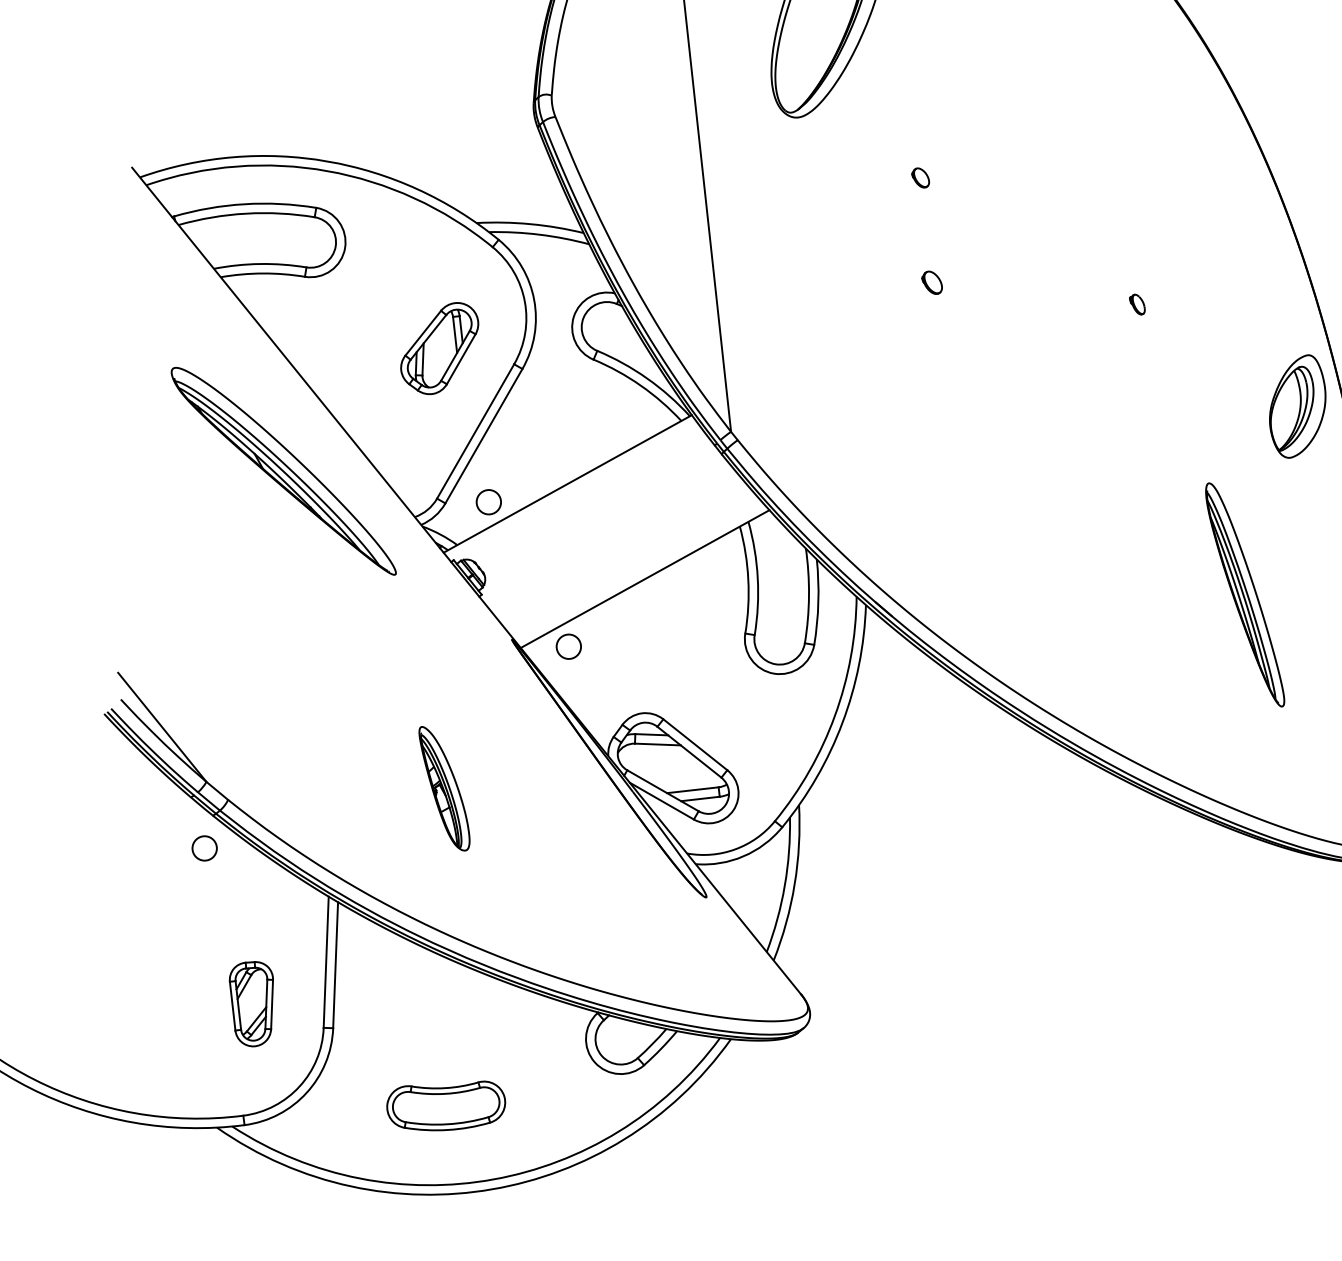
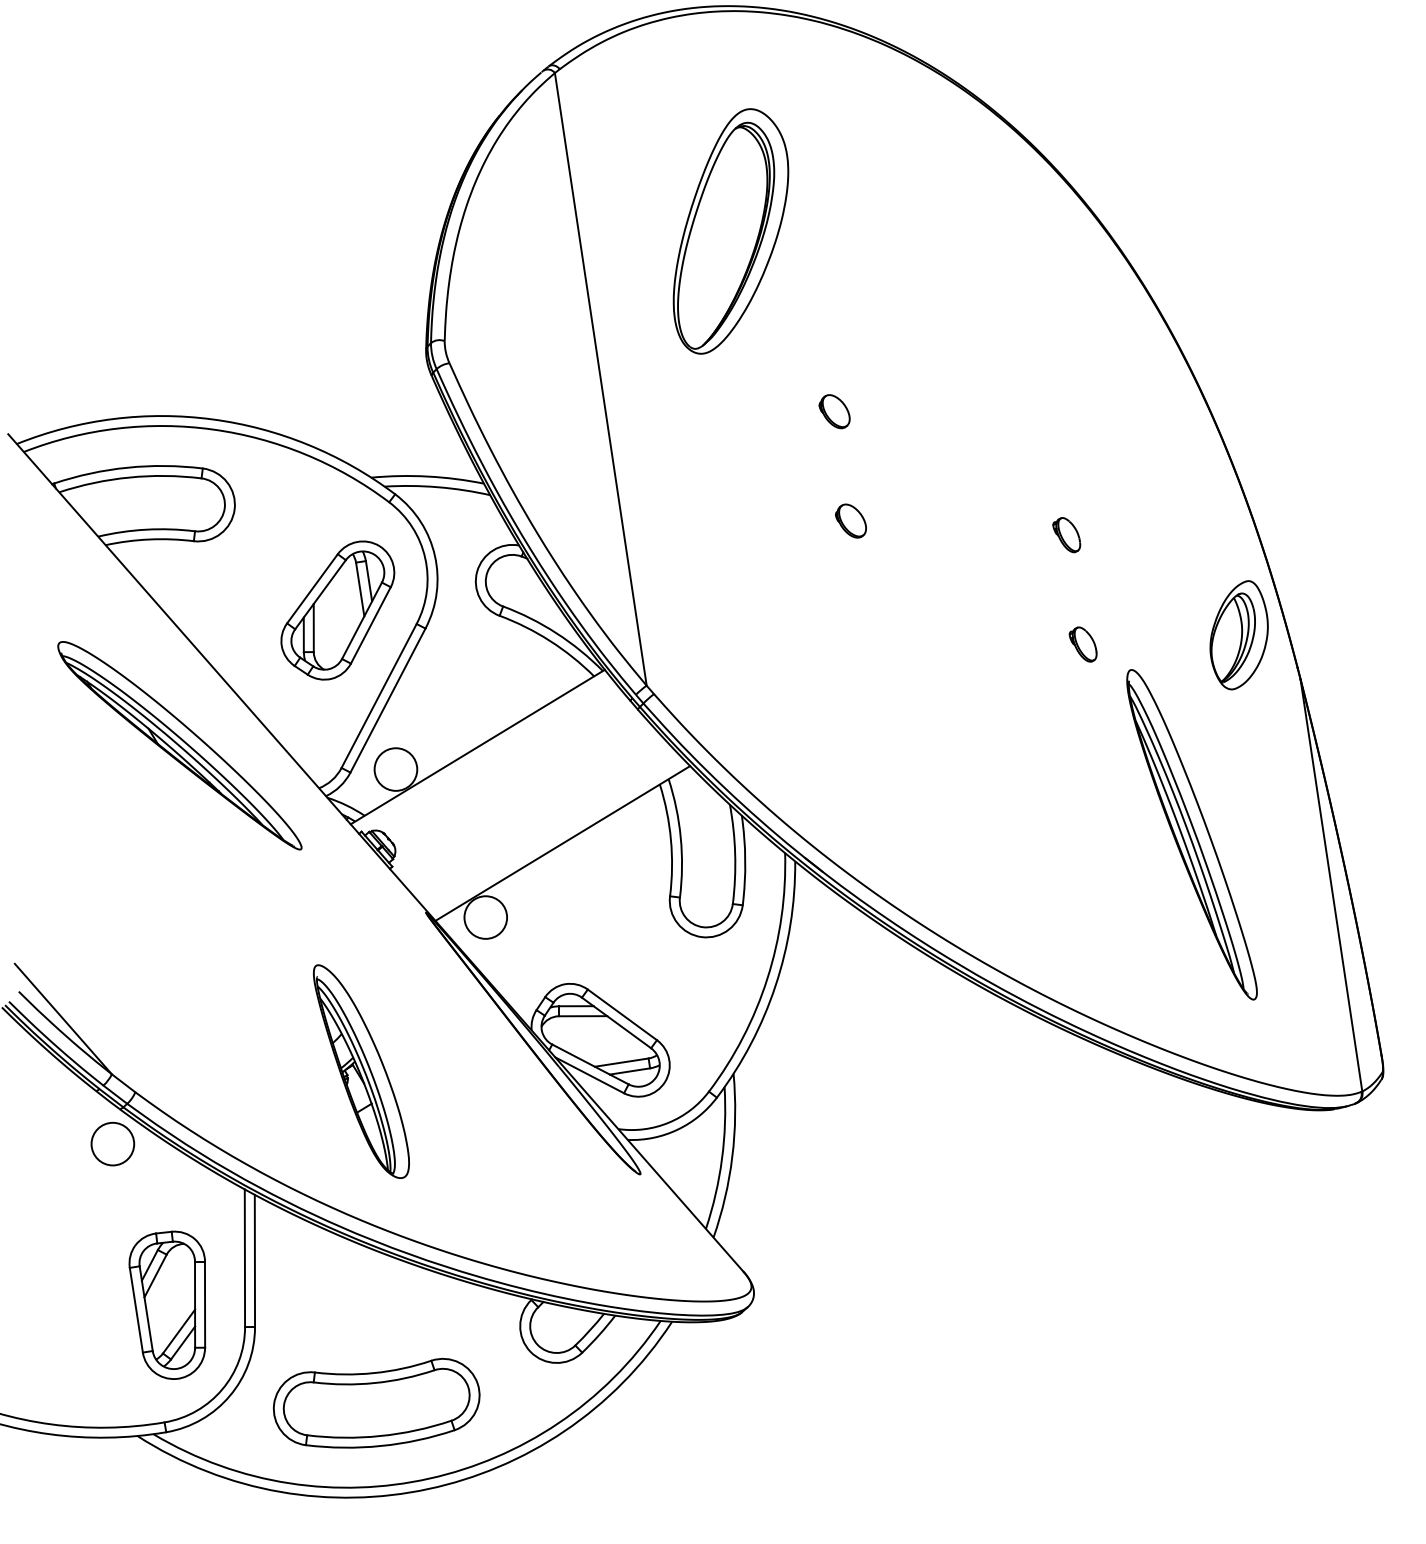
part: (920, 177) -> (834, 411), size x1.67
part: (931, 282) -> (850, 520), size x1.43
part: (1137, 304) -> (1066, 535), size x1.67
part: (439, 348) -> (337, 610), size x1.43
part: (1148, 409) -> (1082, 644), added
circle: (488, 502) -> (395, 769), size x1.67
part: (1244, 594) -> (1191, 834), size x1.43
circle: (568, 646) -> (485, 917), size x1.67
part: (444, 788) -> (361, 1071), size x1.67
circle: (204, 847) -> (112, 1143), size x1.67
part: (250, 1003) -> (167, 1304), size x1.67
part: (446, 1104) -> (376, 1402), size x1.67

